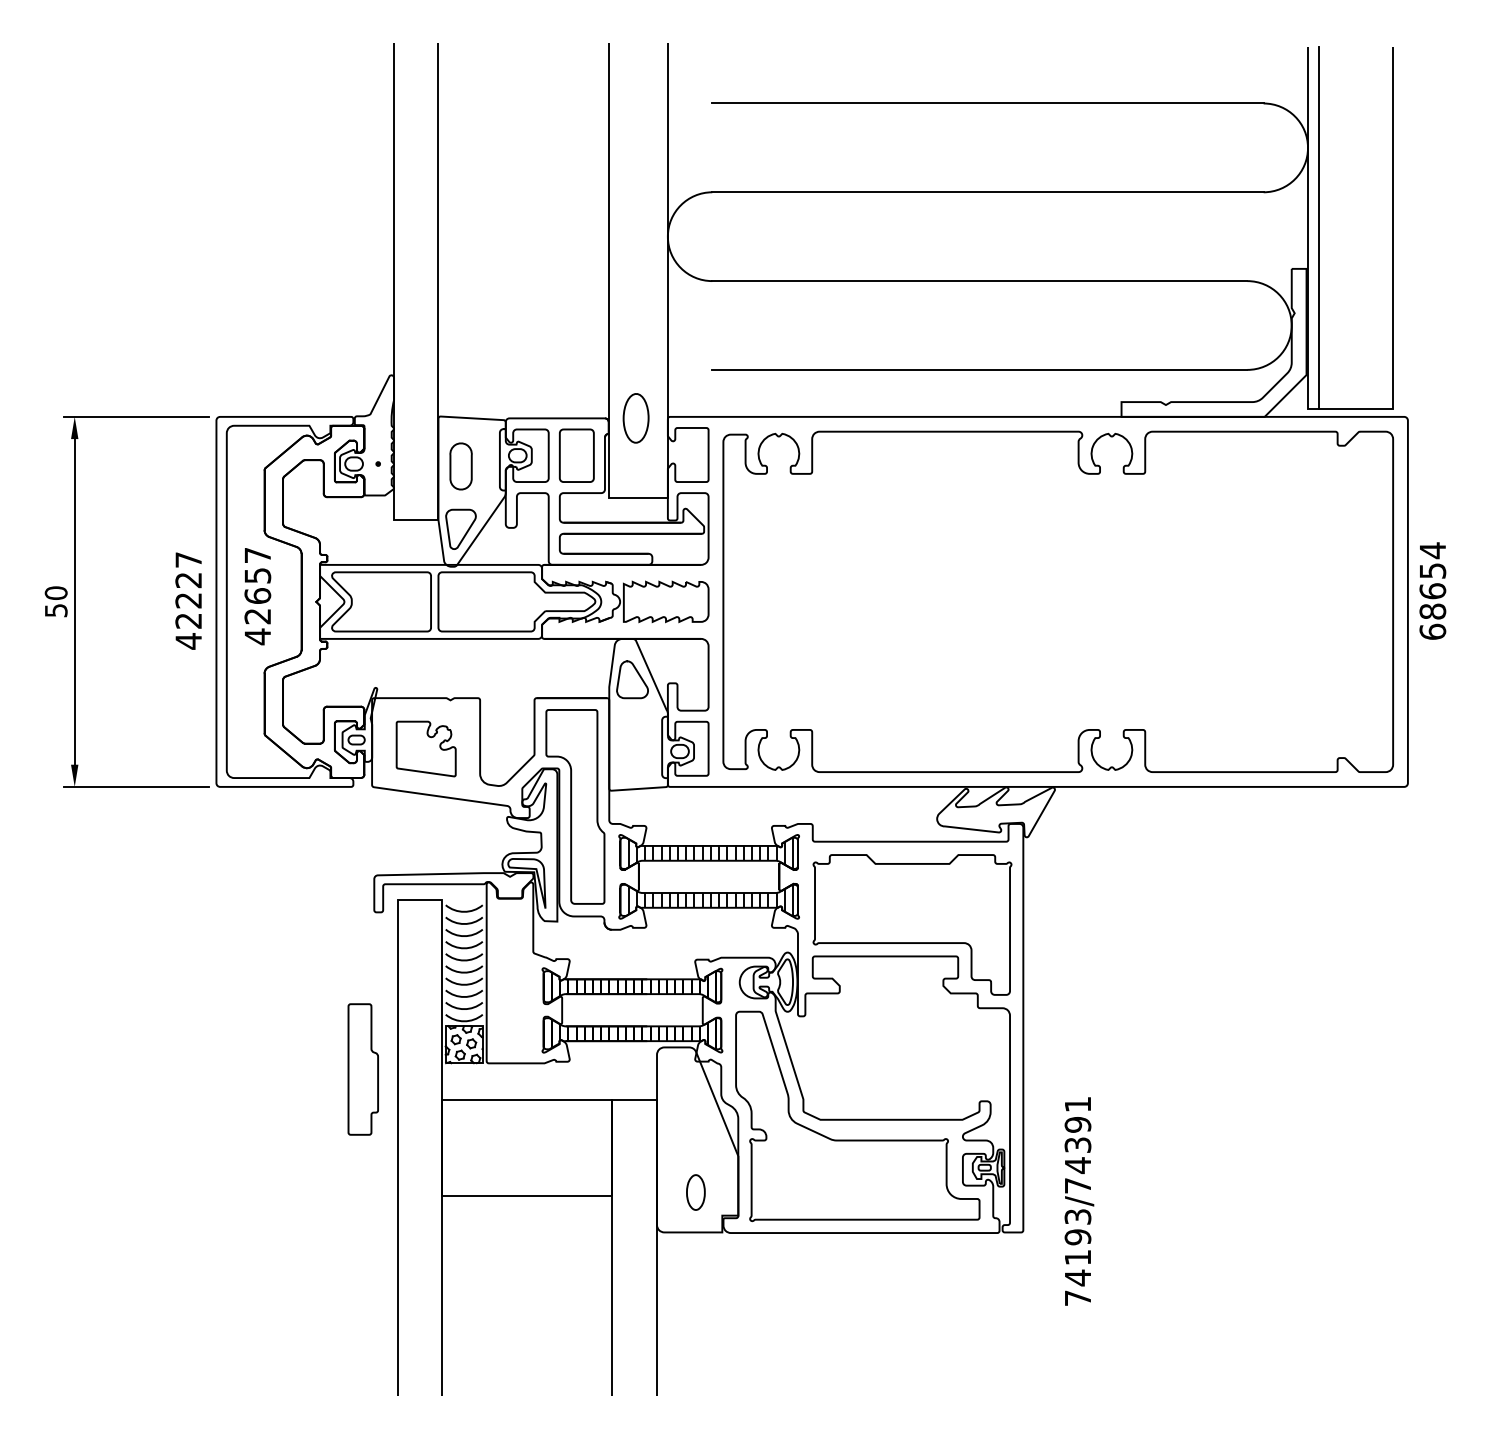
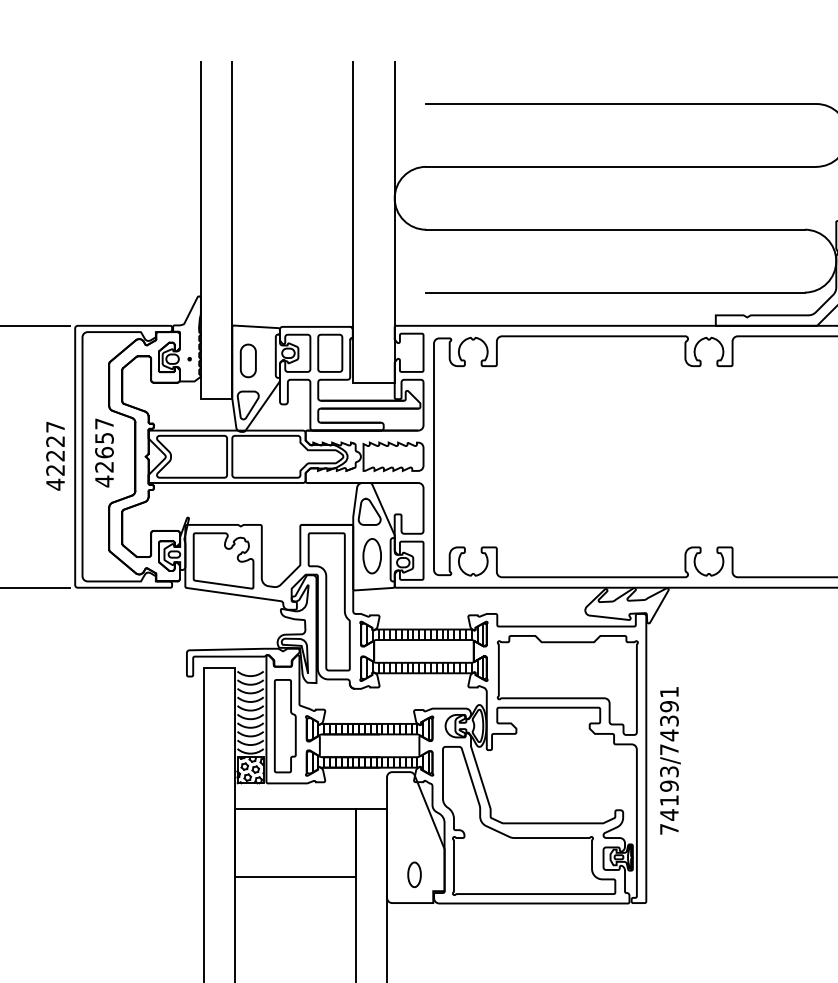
part: (635, 418) -> (371, 556), moved
part: (426, 748) -> (223, 560), size x1.43
part: (362, 1069) -> (284, 726), moved
text: (1079, 1201) -> (670, 760), moved

